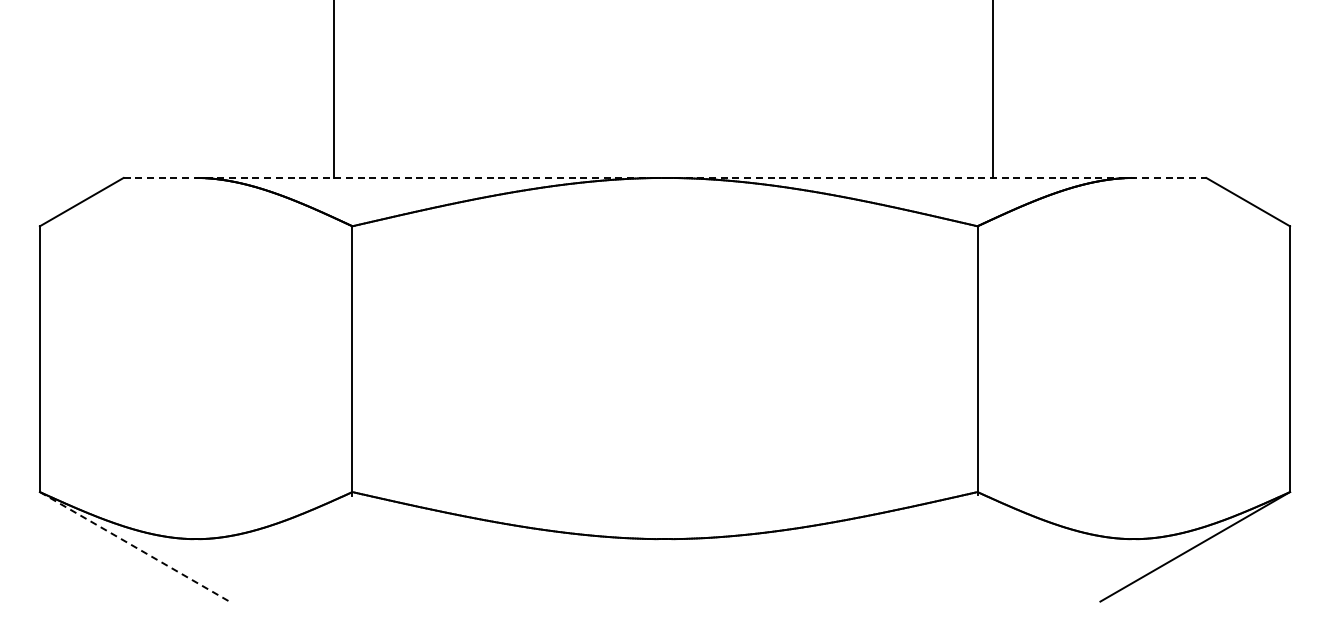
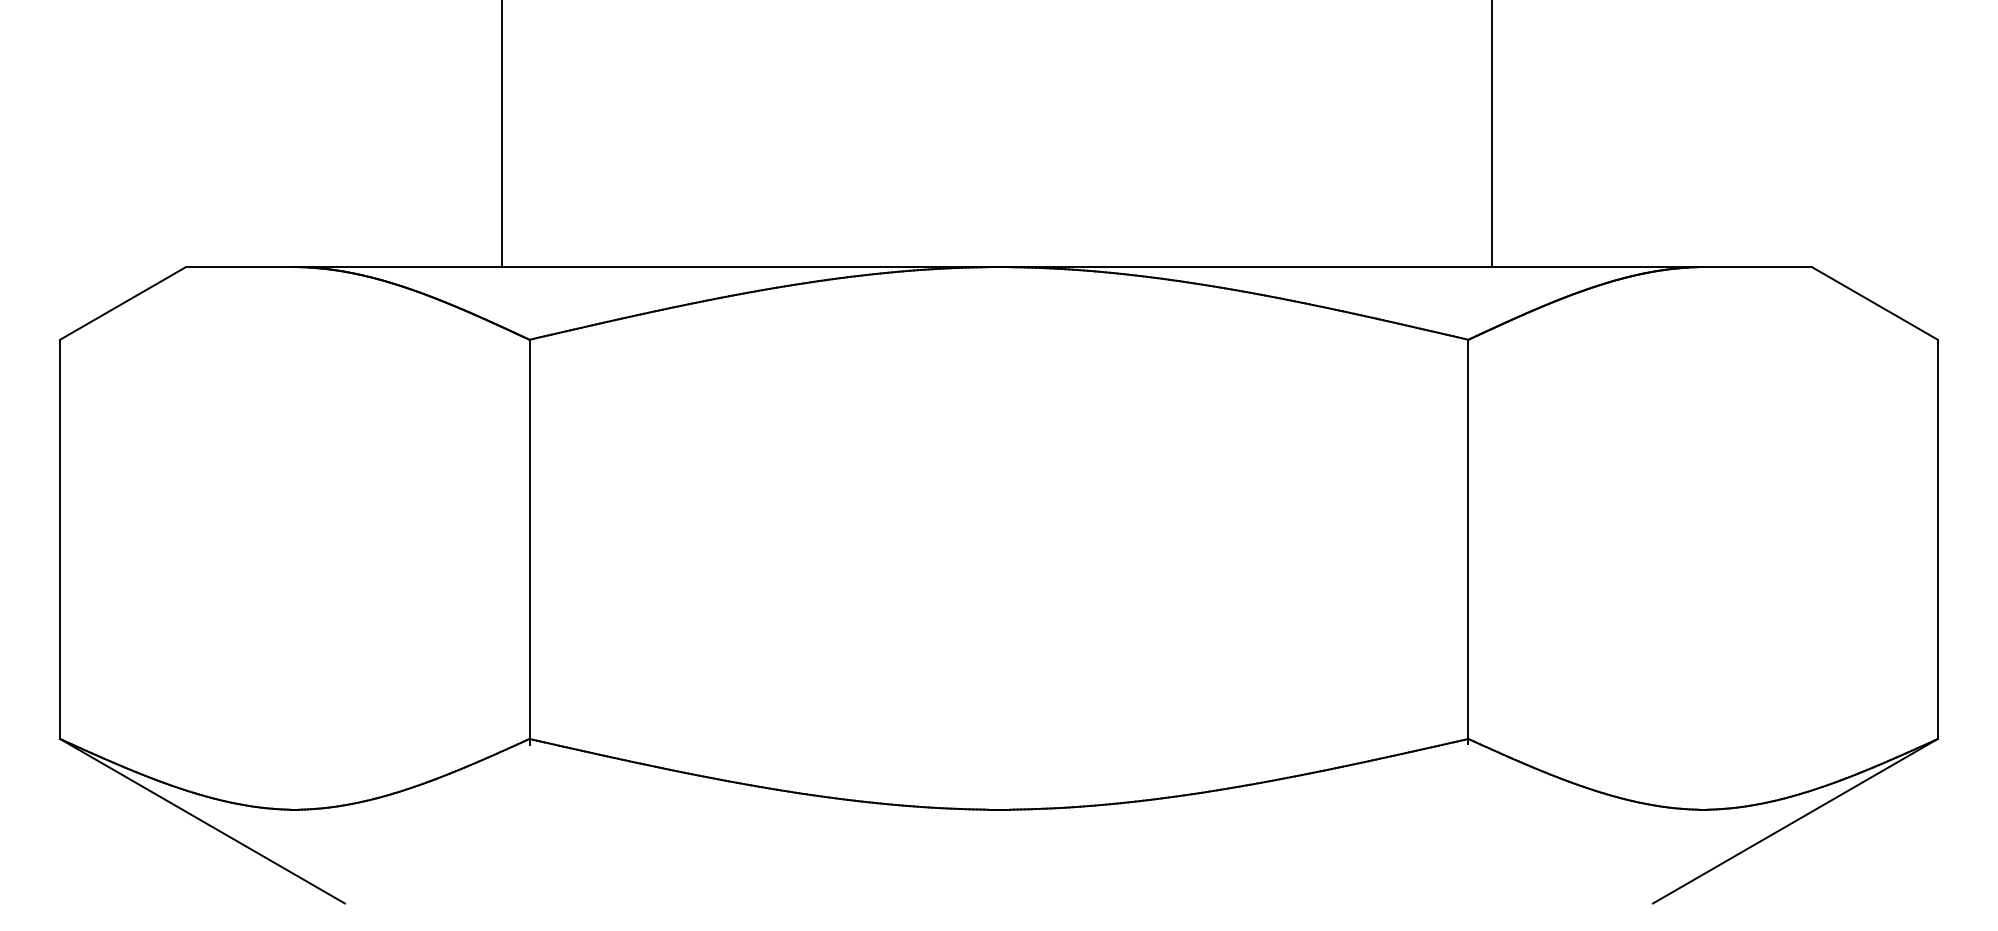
line: (665, 177) -> (999, 266), dashed -> solid
line: (134, 546) -> (202, 820), dashed -> solid

